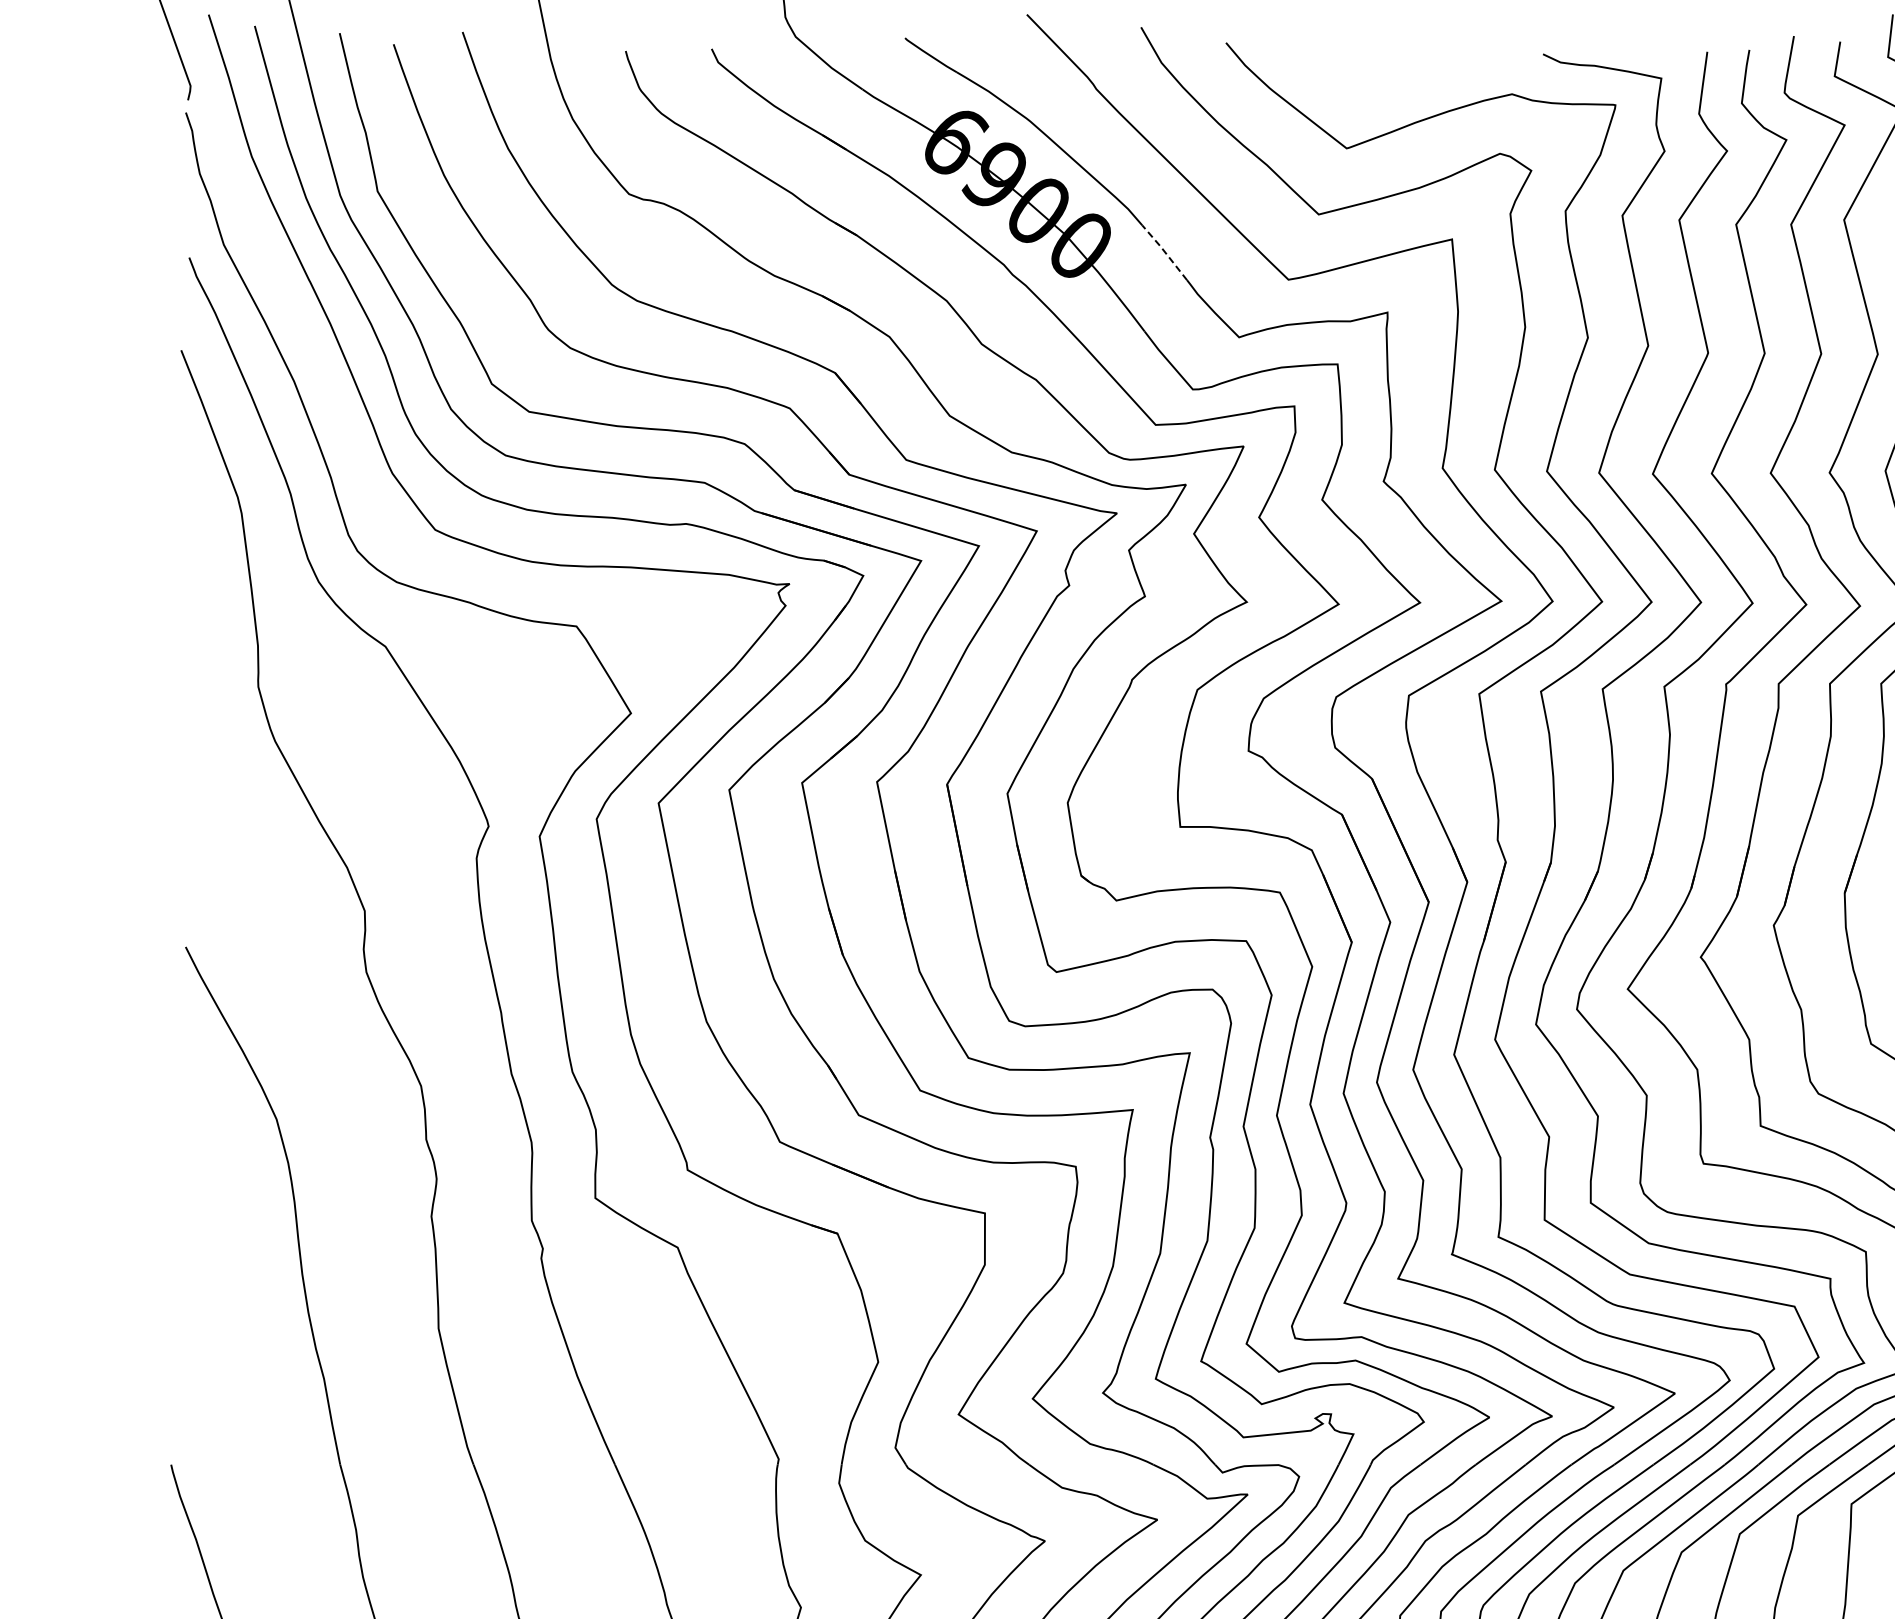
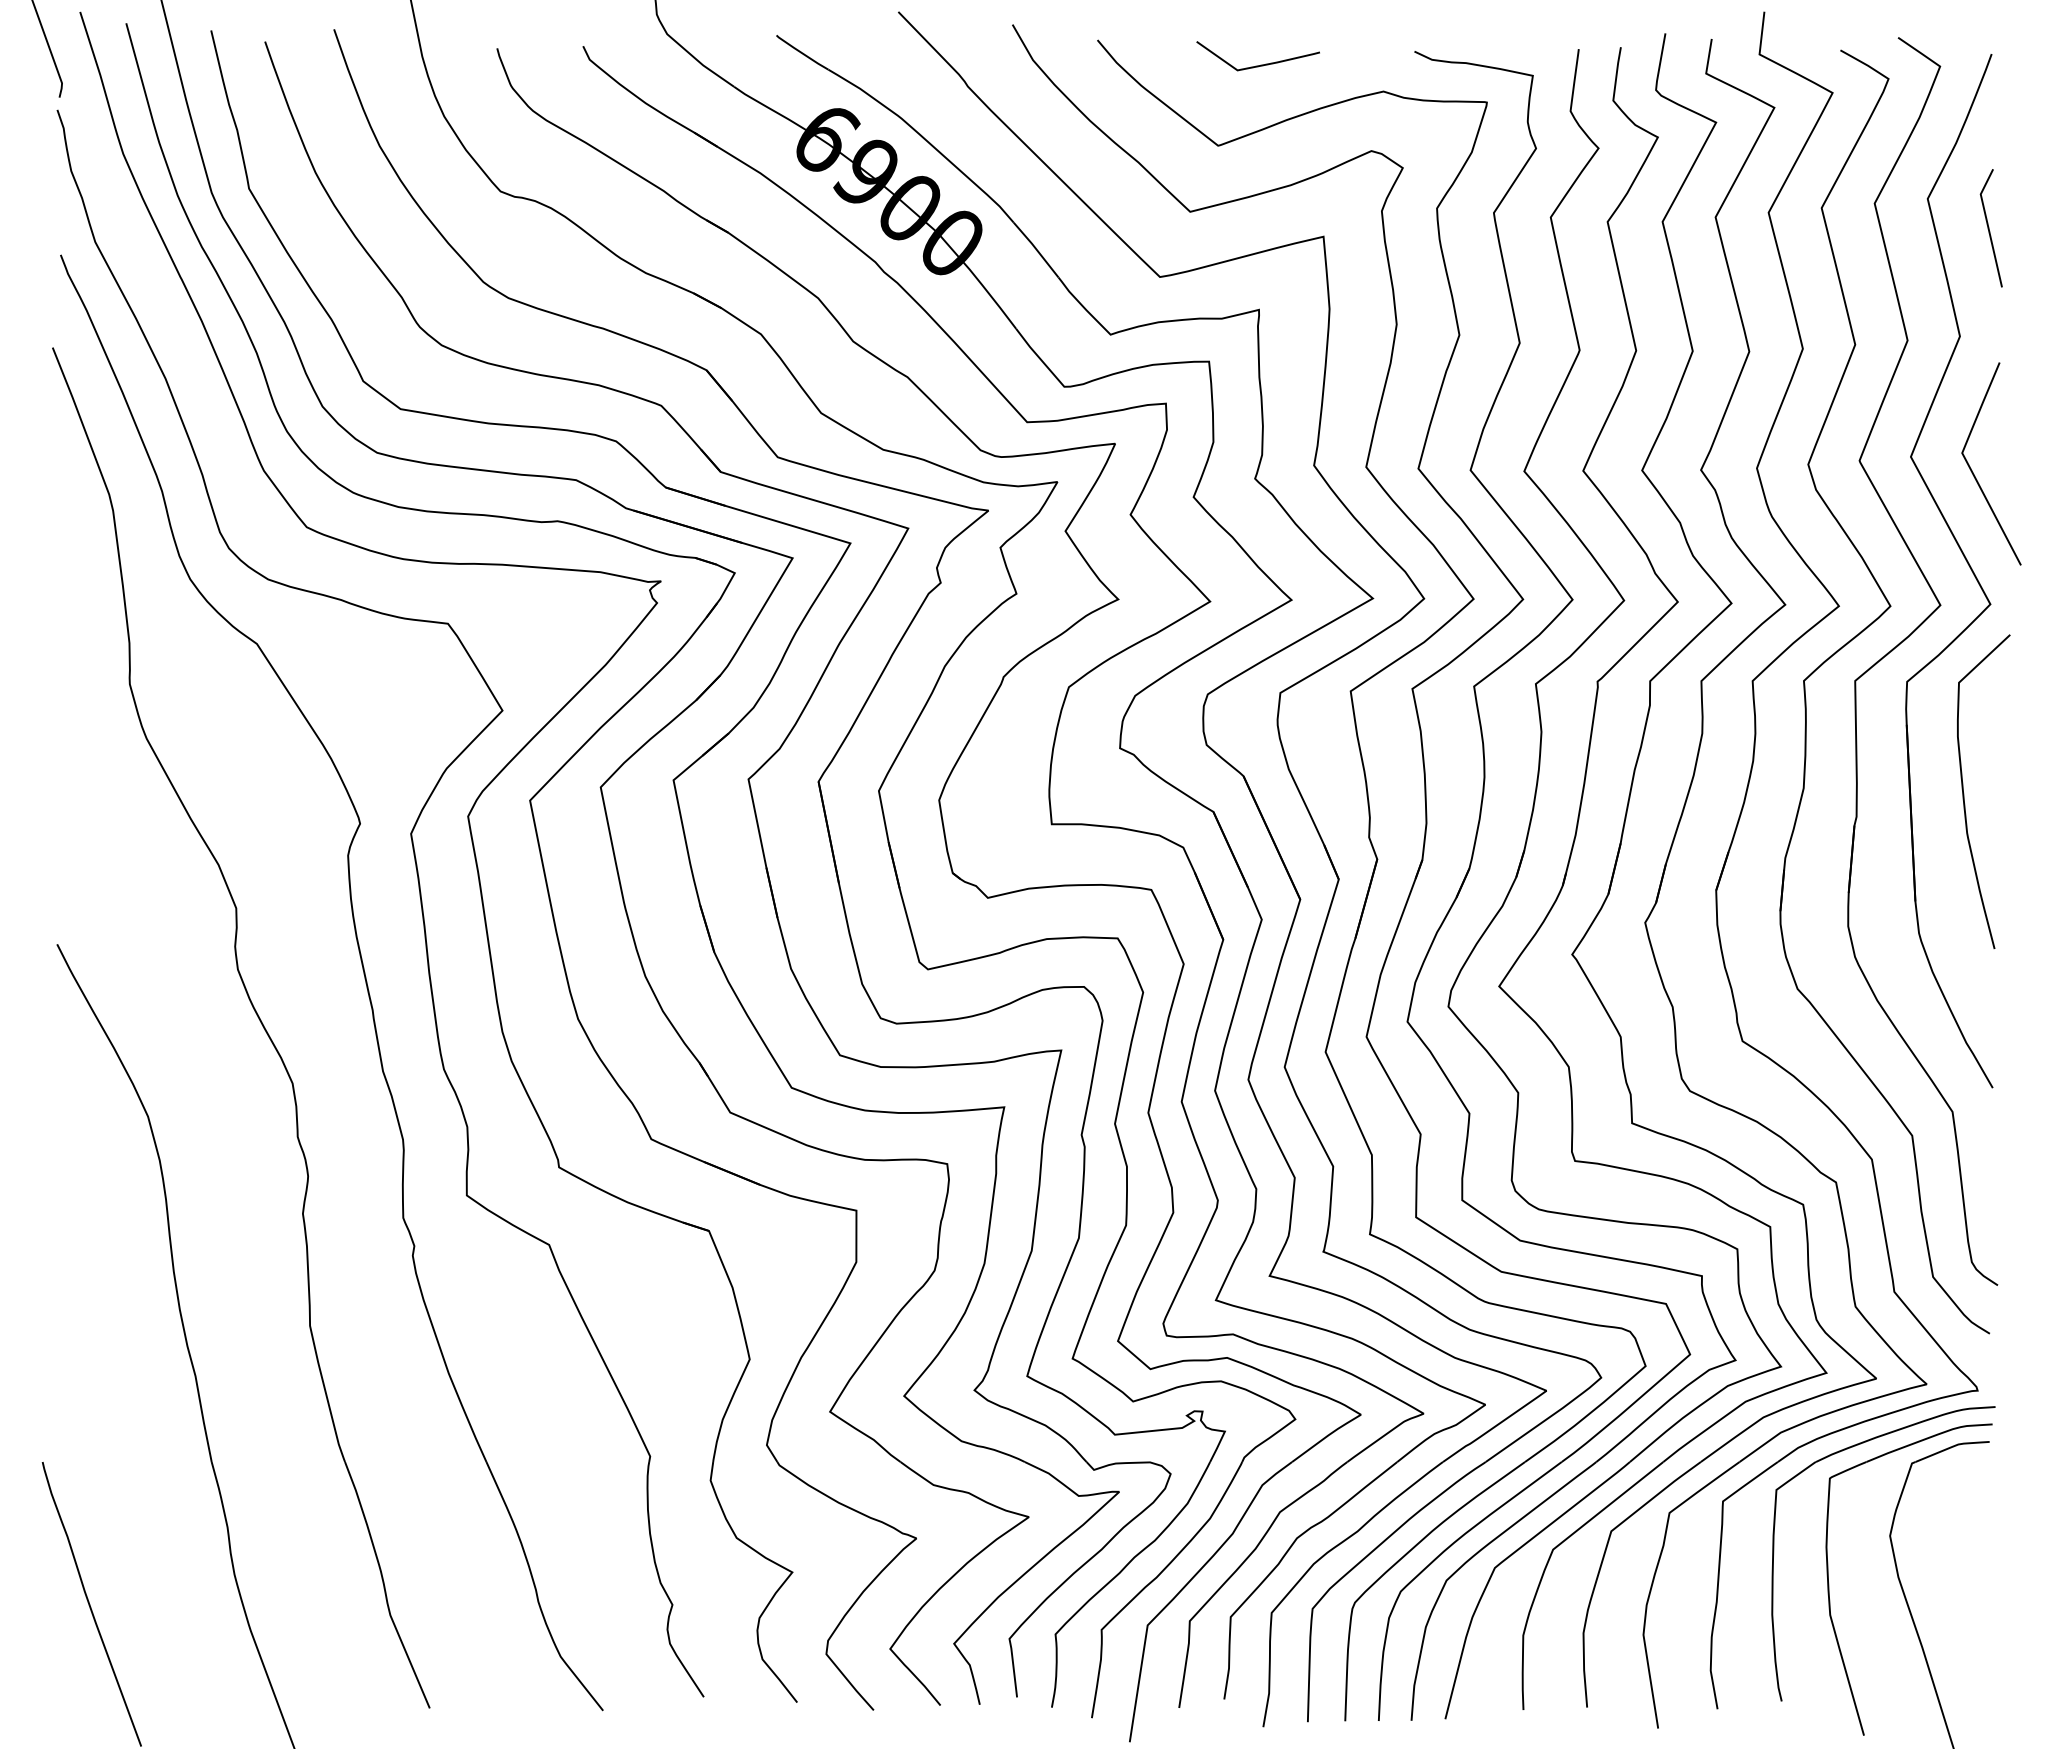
line: (1389, 67) -> (1260, 64), added
line: (1165, 252) -> (1036, 249), dashed -> solid

